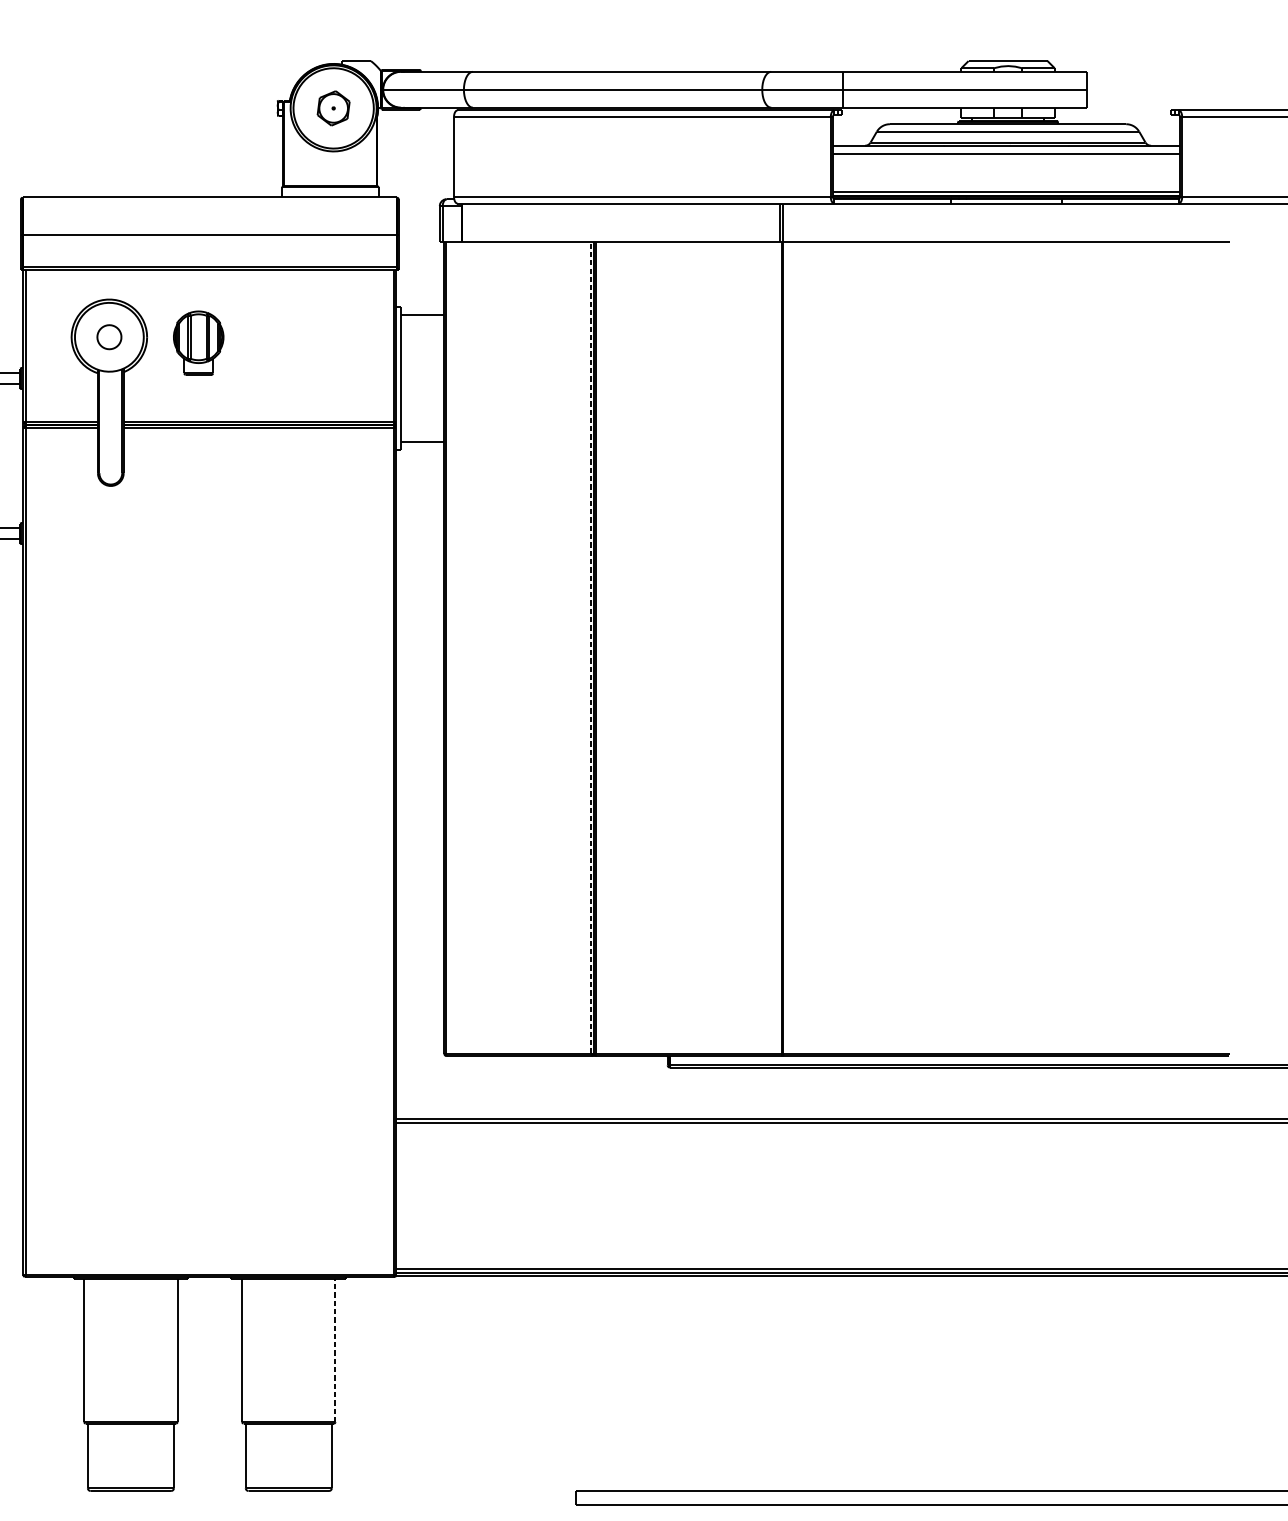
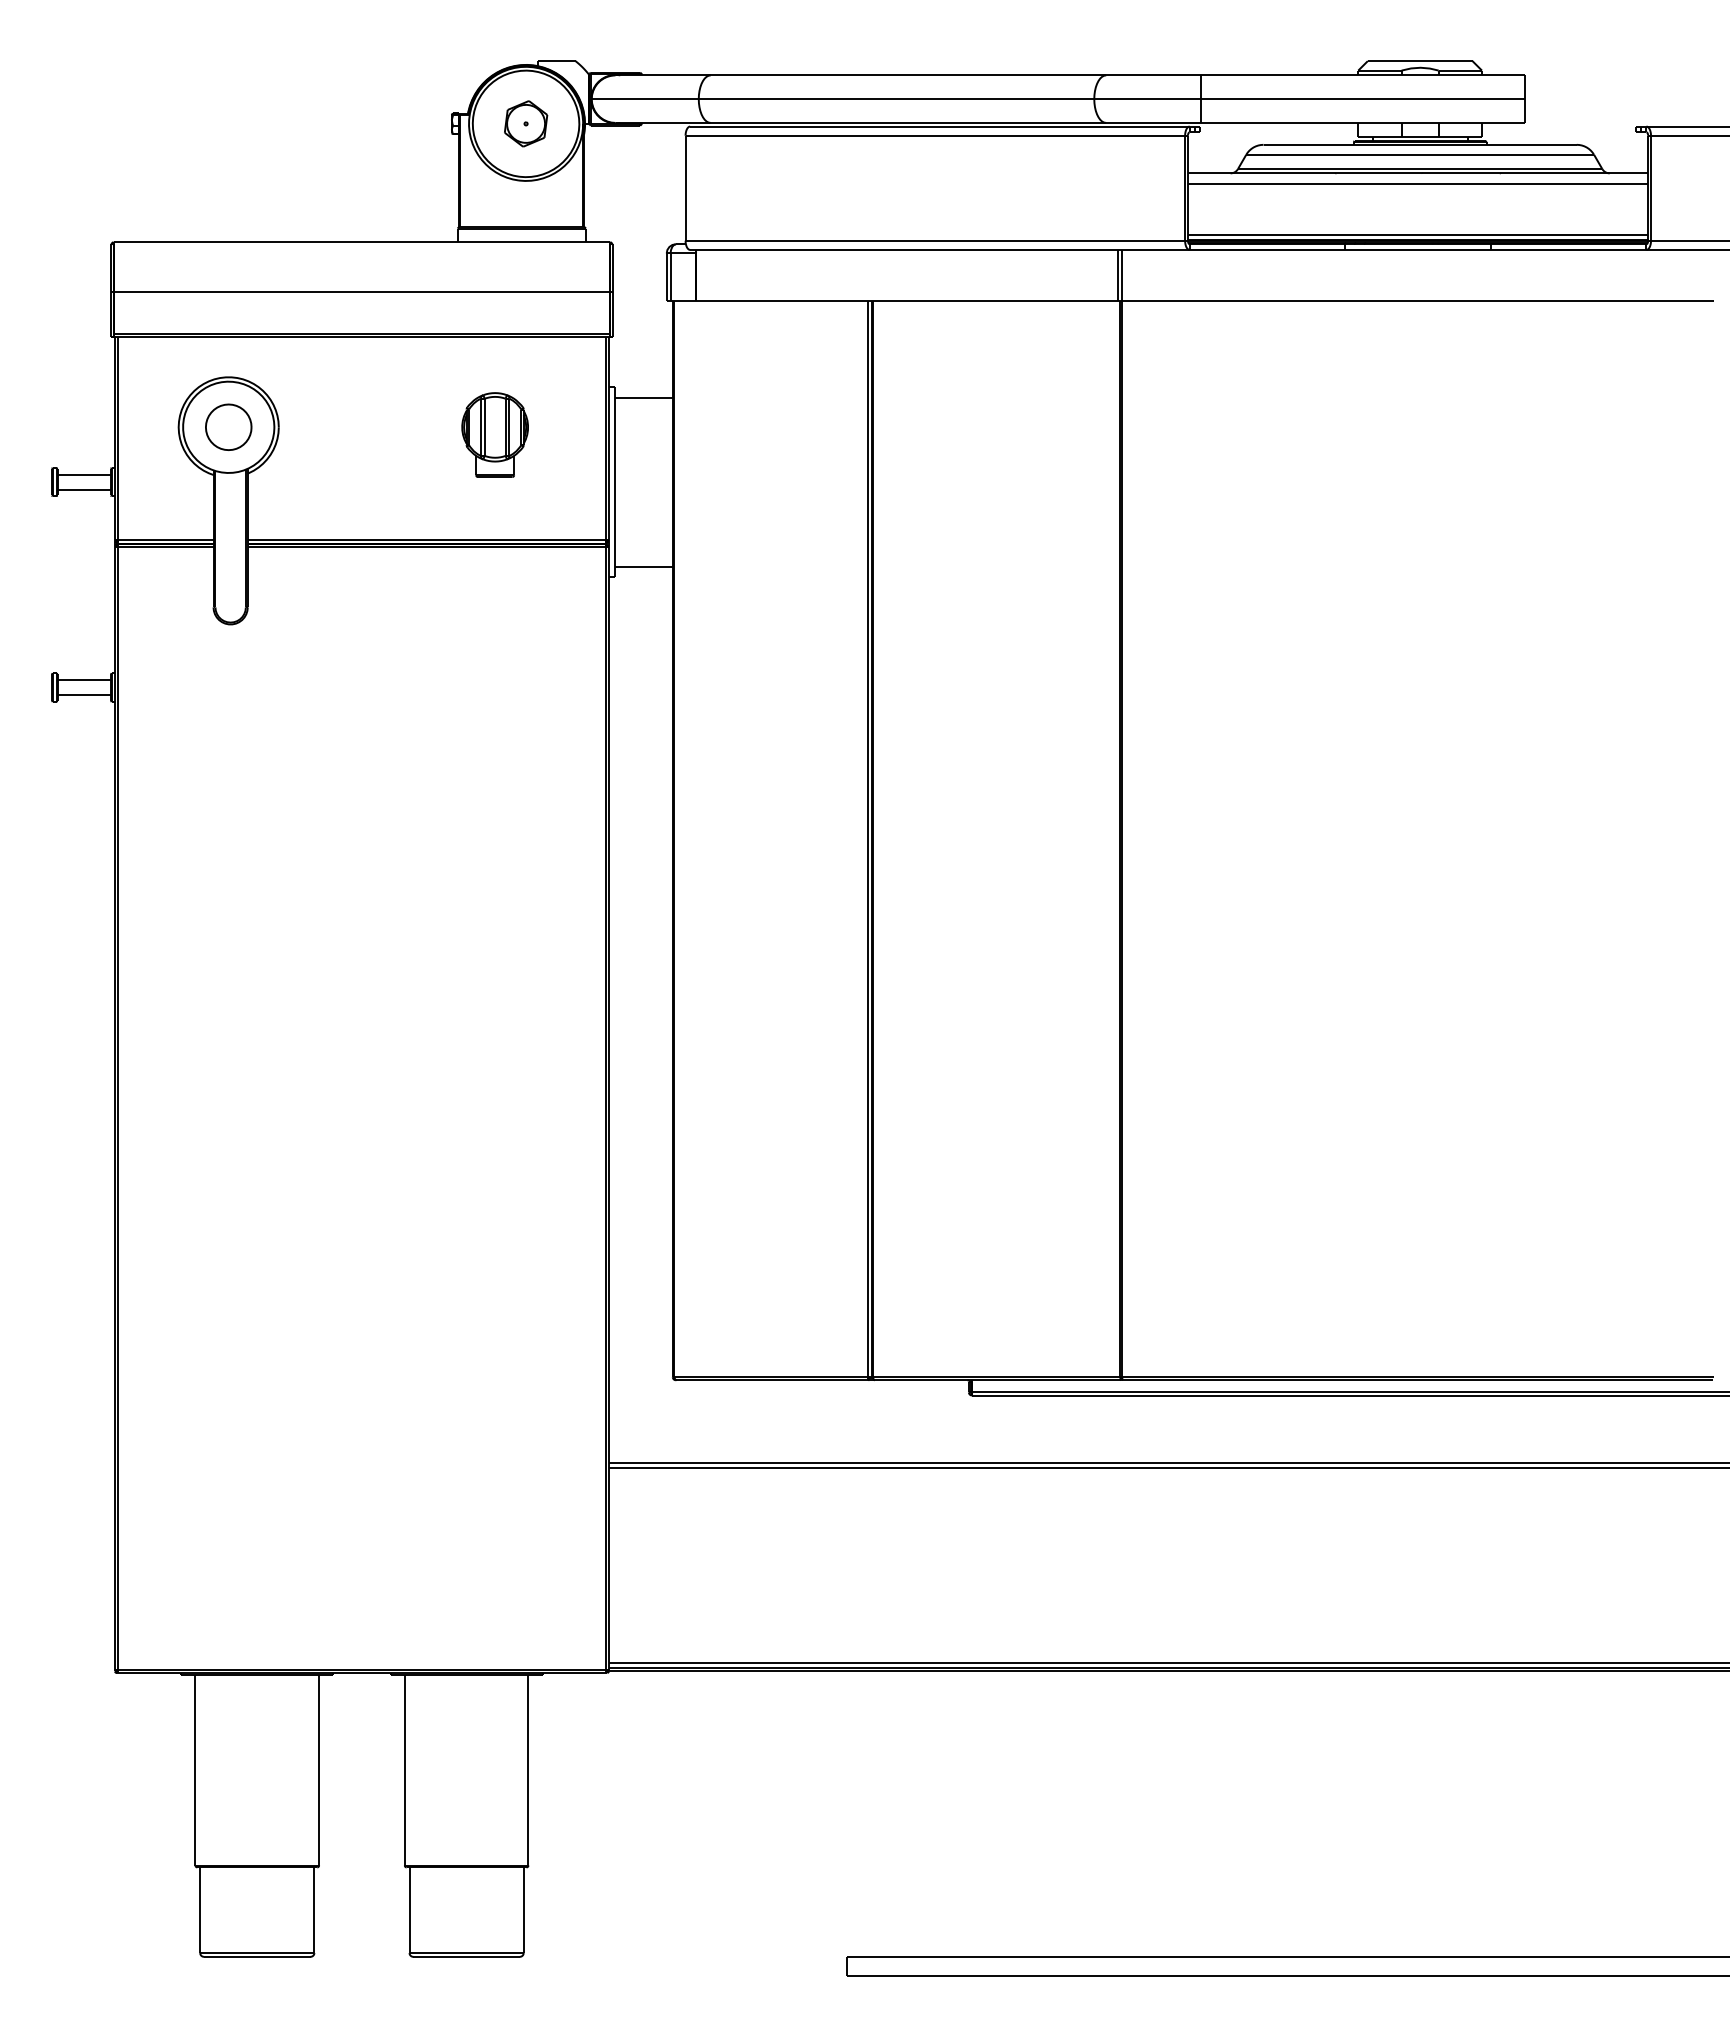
part: (109, 336) -> (228, 426), size x1.43
part: (198, 342) -> (494, 434), moved
line: (591, 648) -> (867, 839), dashed -> solid
line: (335, 1349) -> (528, 1769), dashed -> solid

